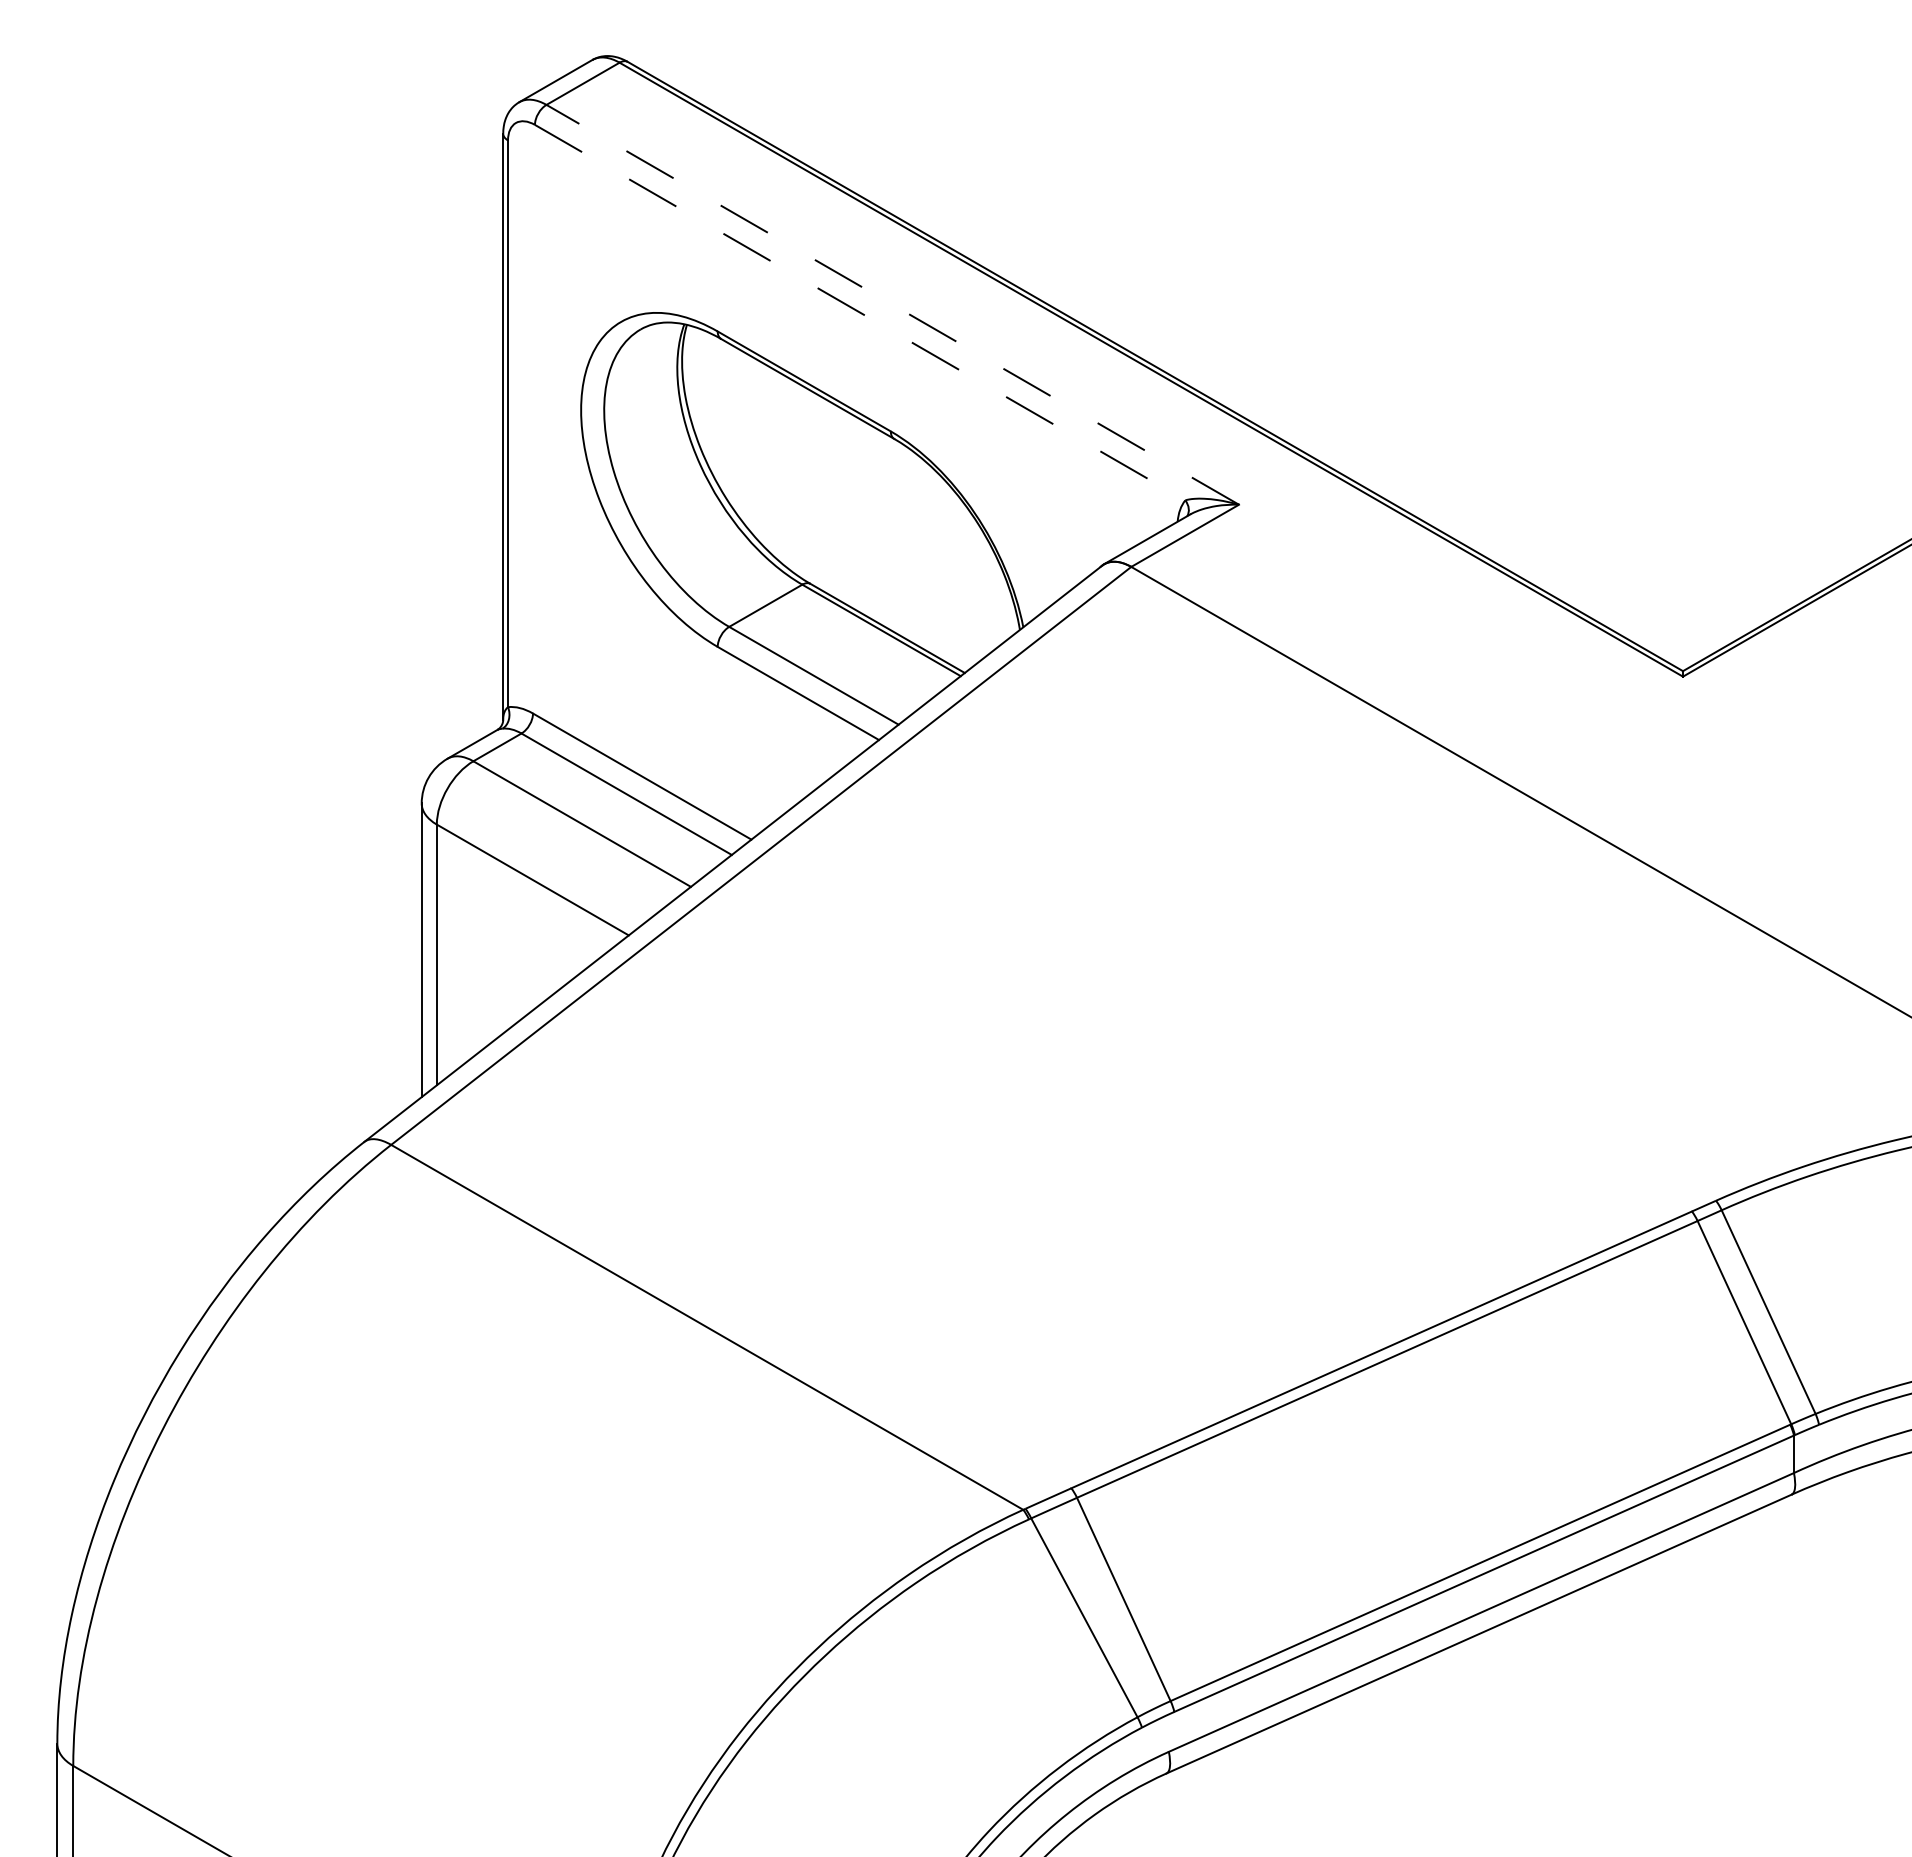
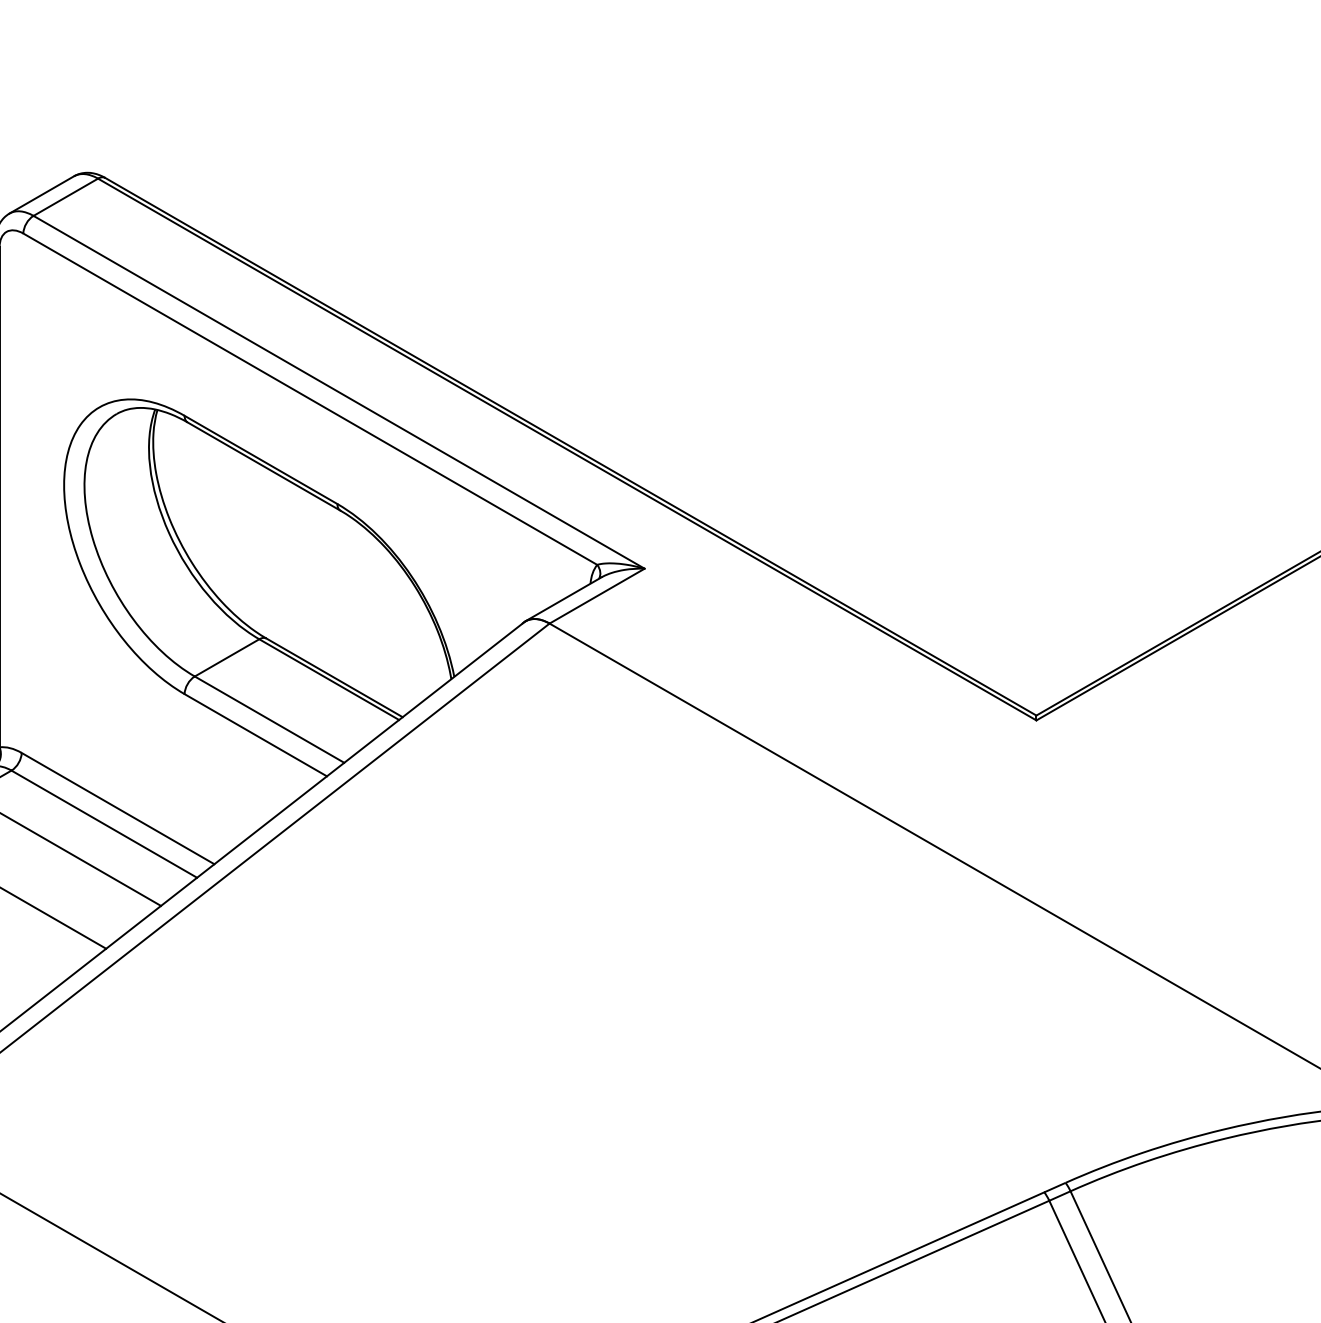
line: (892, 304) -> (338, 392), dashed -> solid
line: (860, 312) -> (310, 399), dashed -> solid

